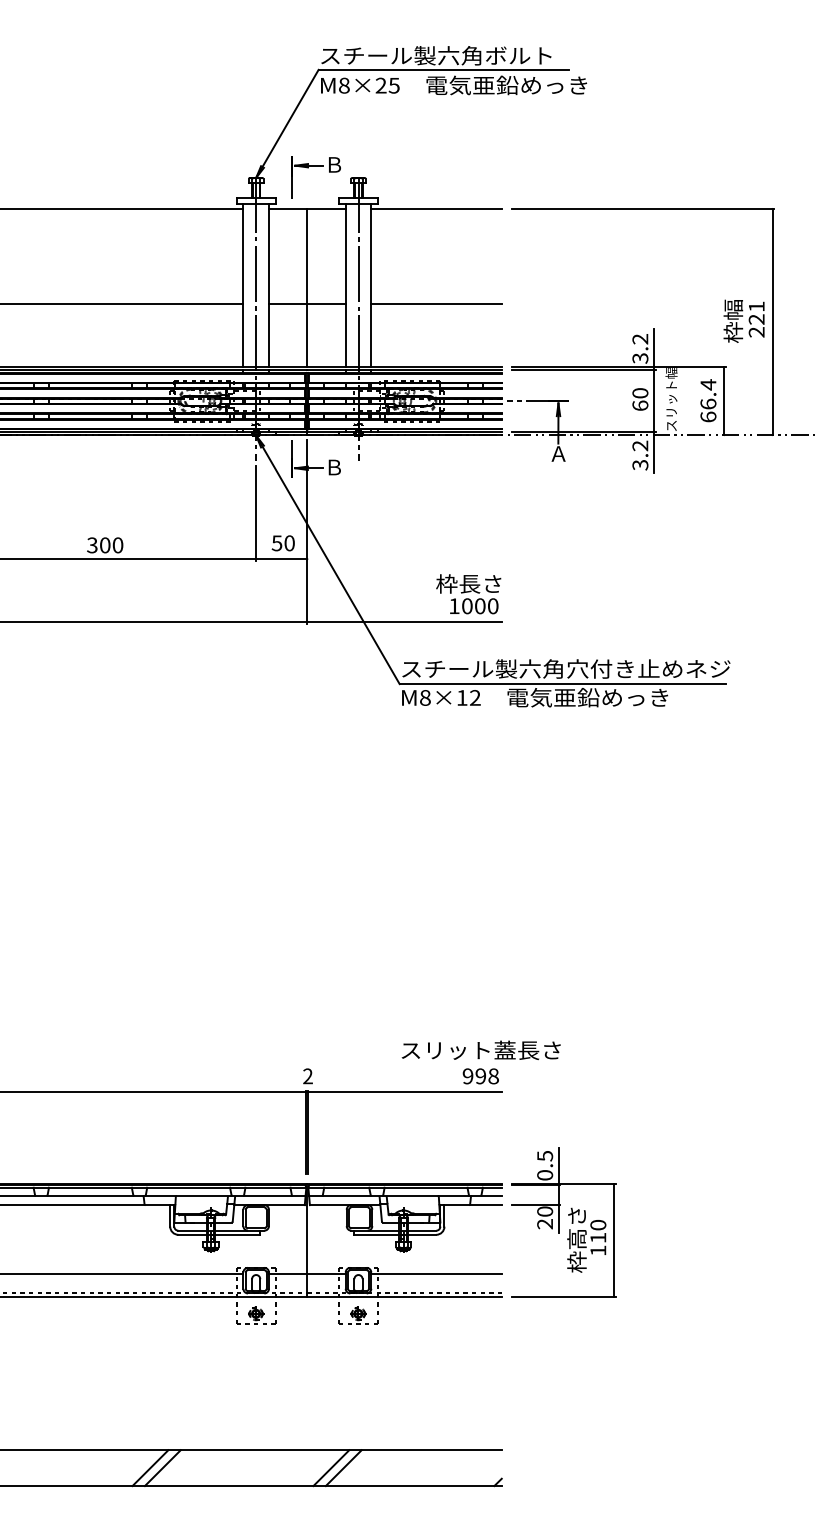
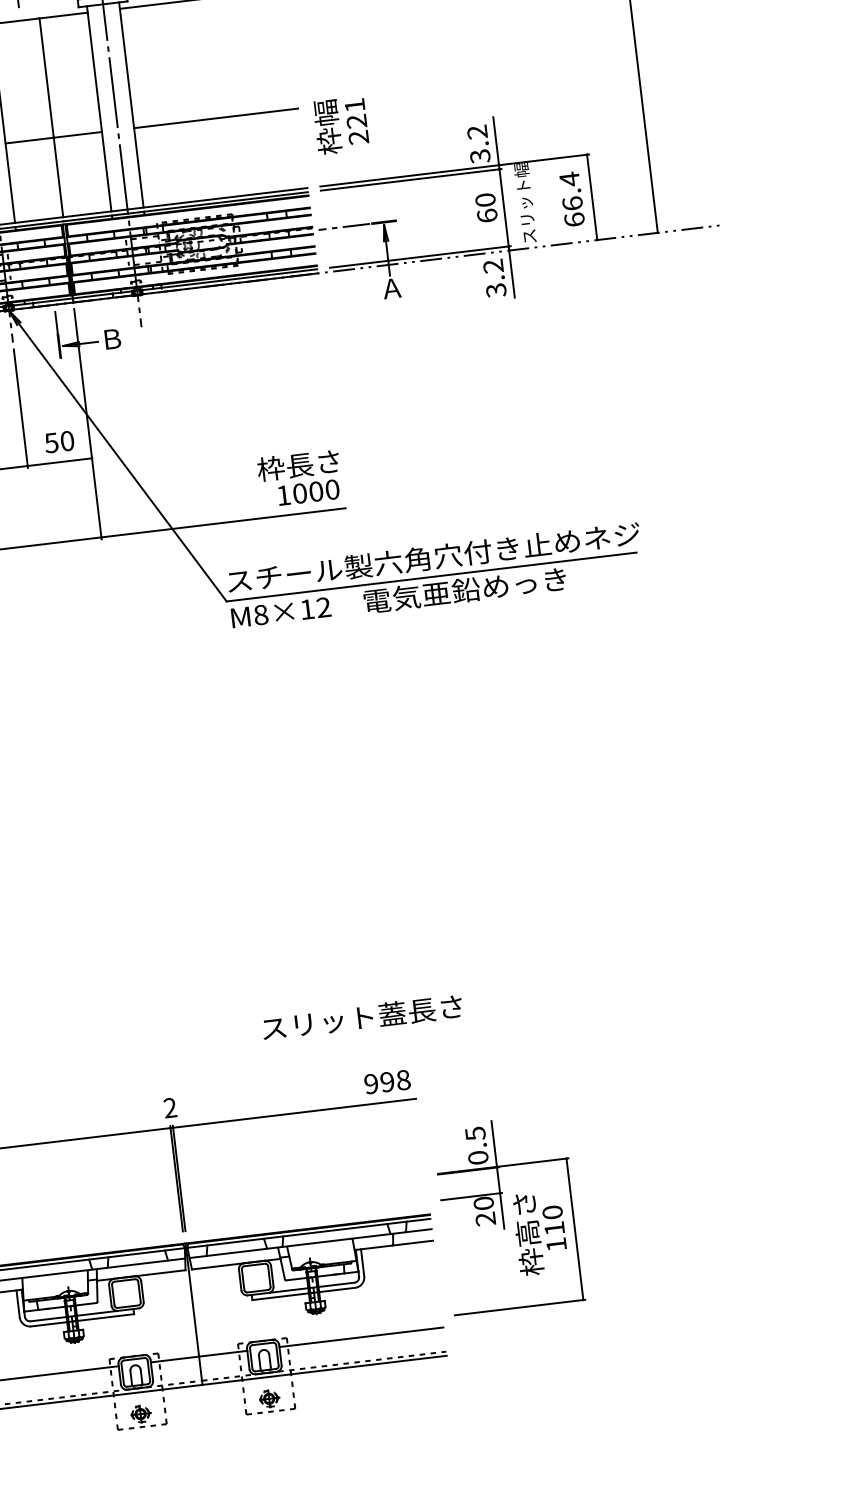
text: (743, 320) -> (340, 124), moved
text: (480, 1050) -> (361, 1017), moved
part: (563, 1222) -> (508, 1214), moved

